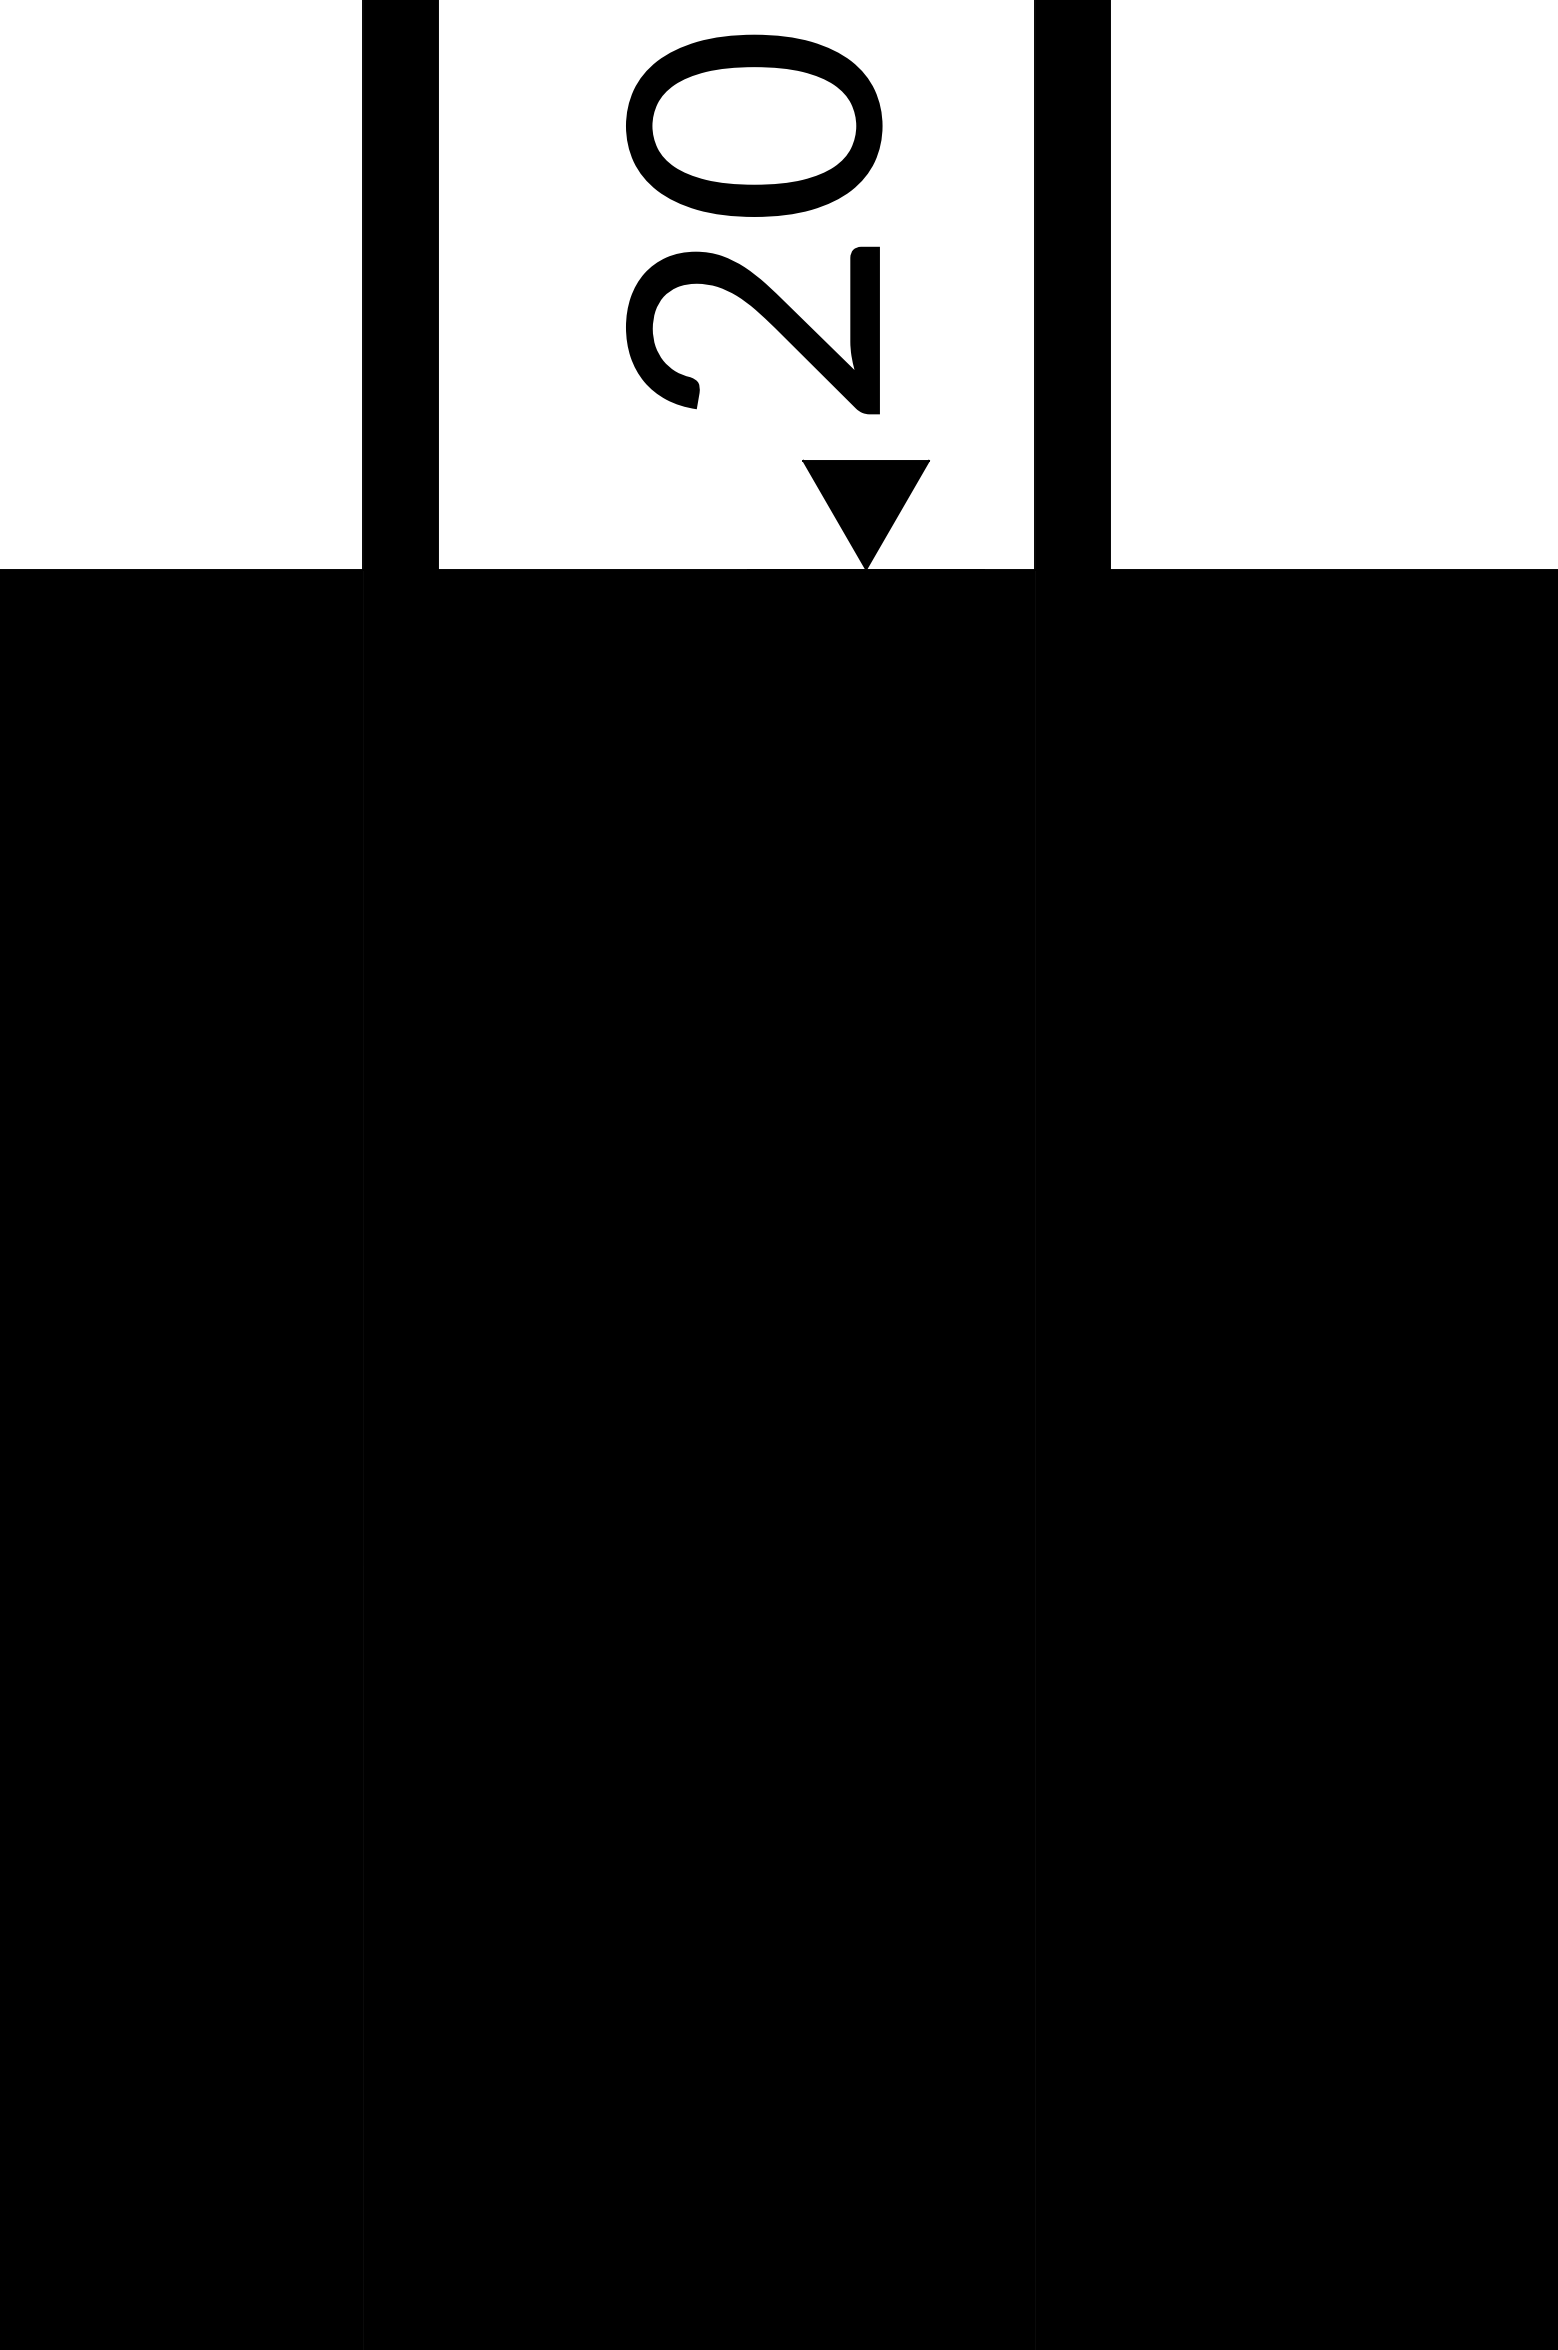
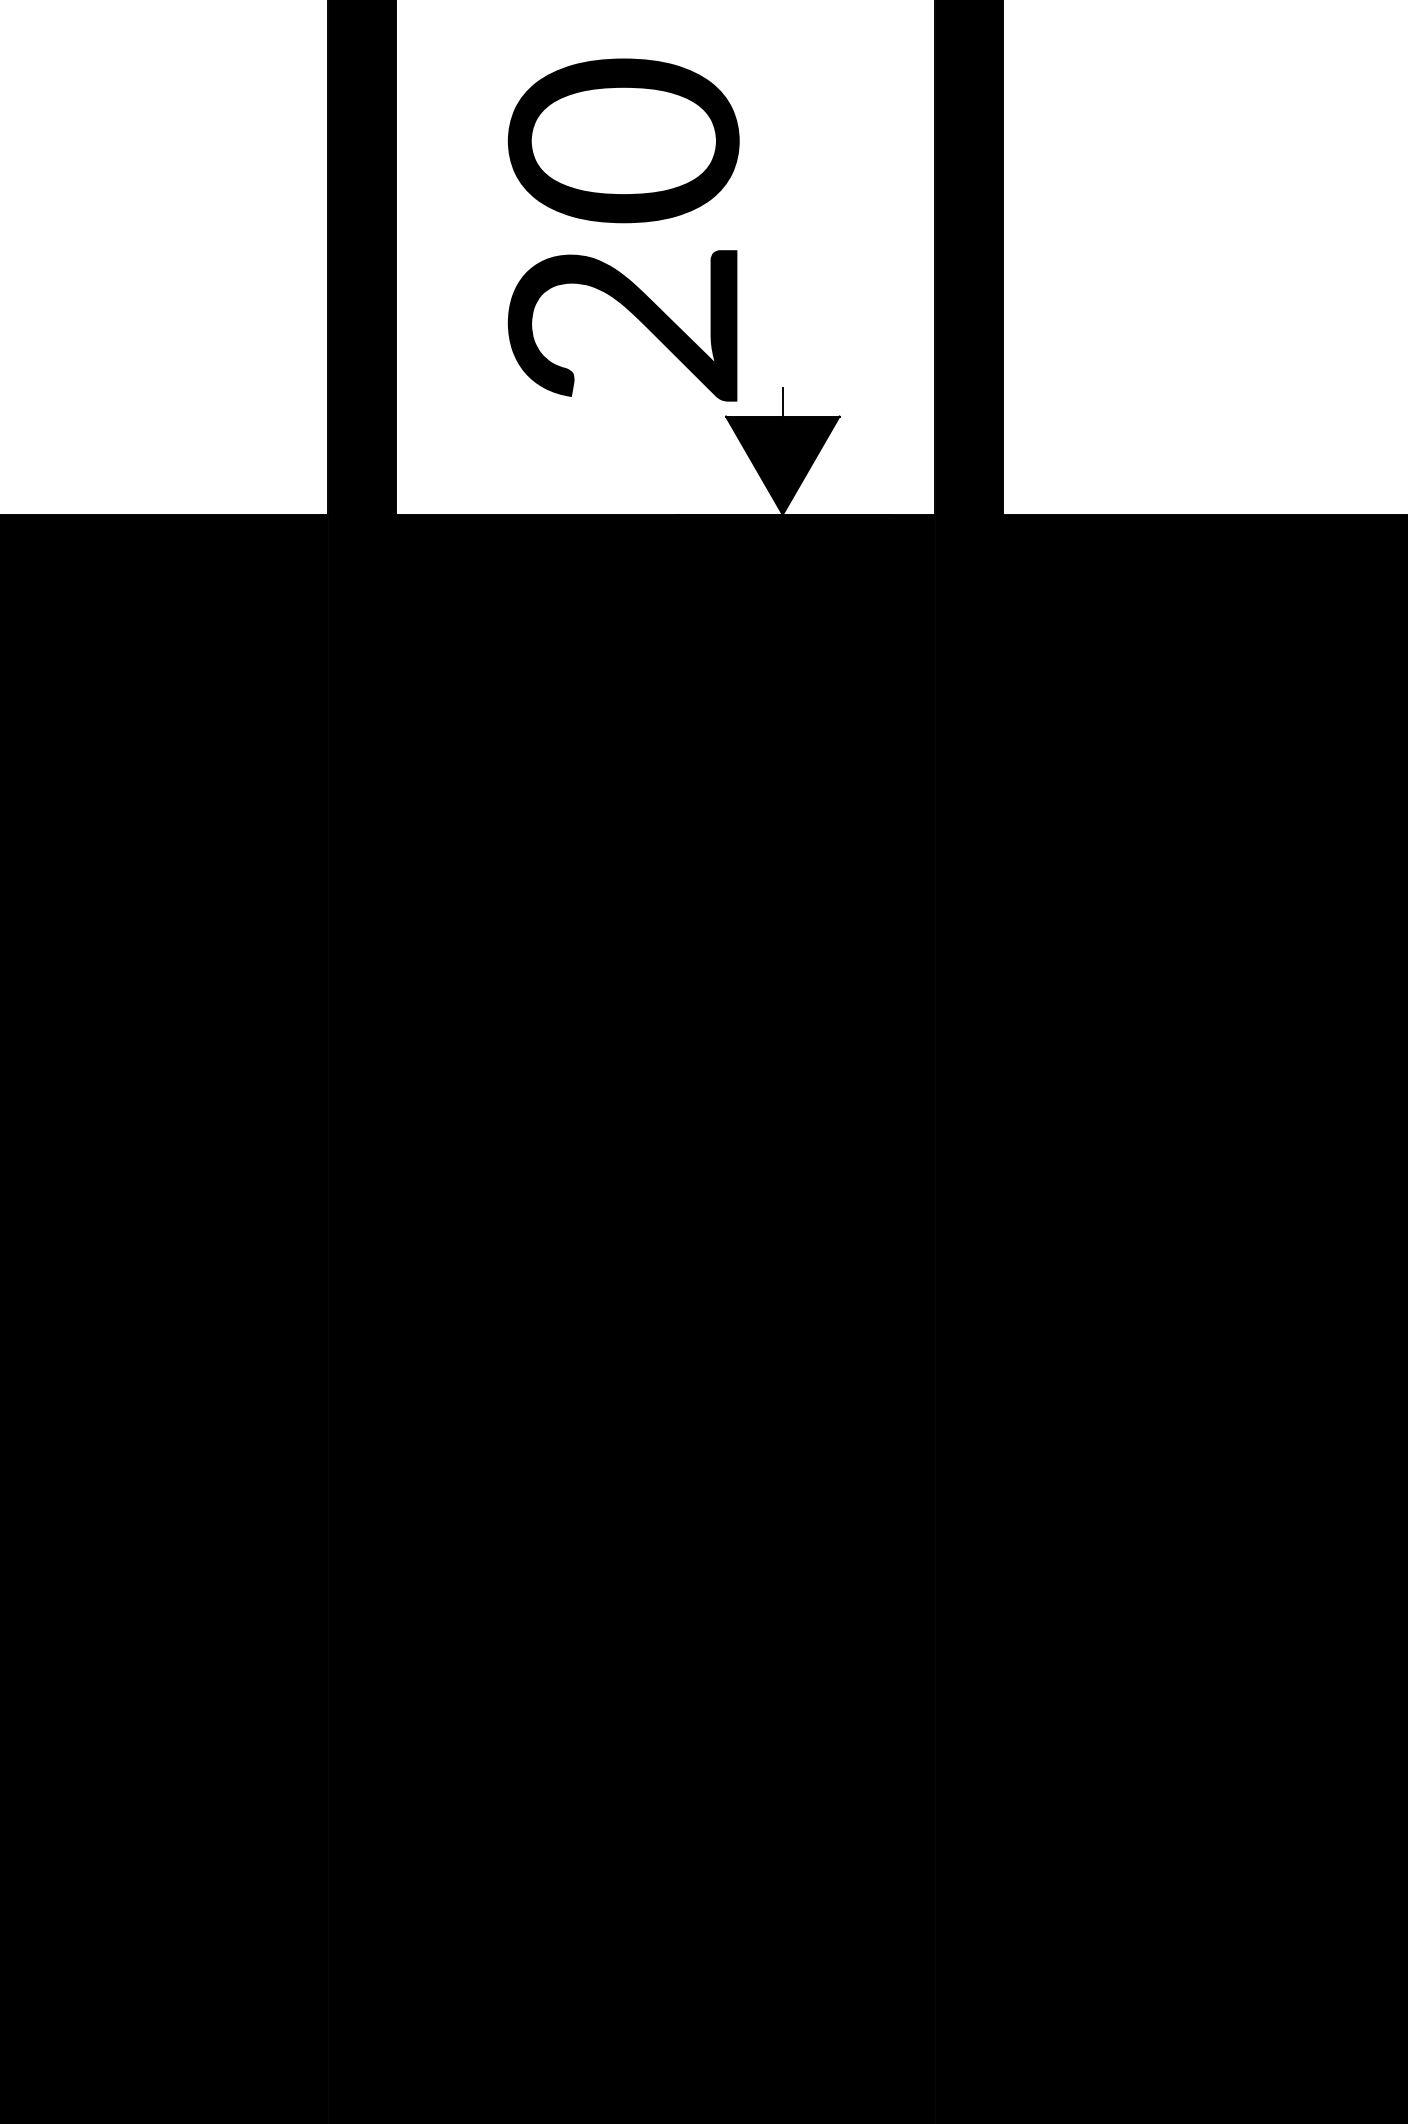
text: (754, 224) -> (624, 230), moved
line: (866, 444) -> (783, 401), added

